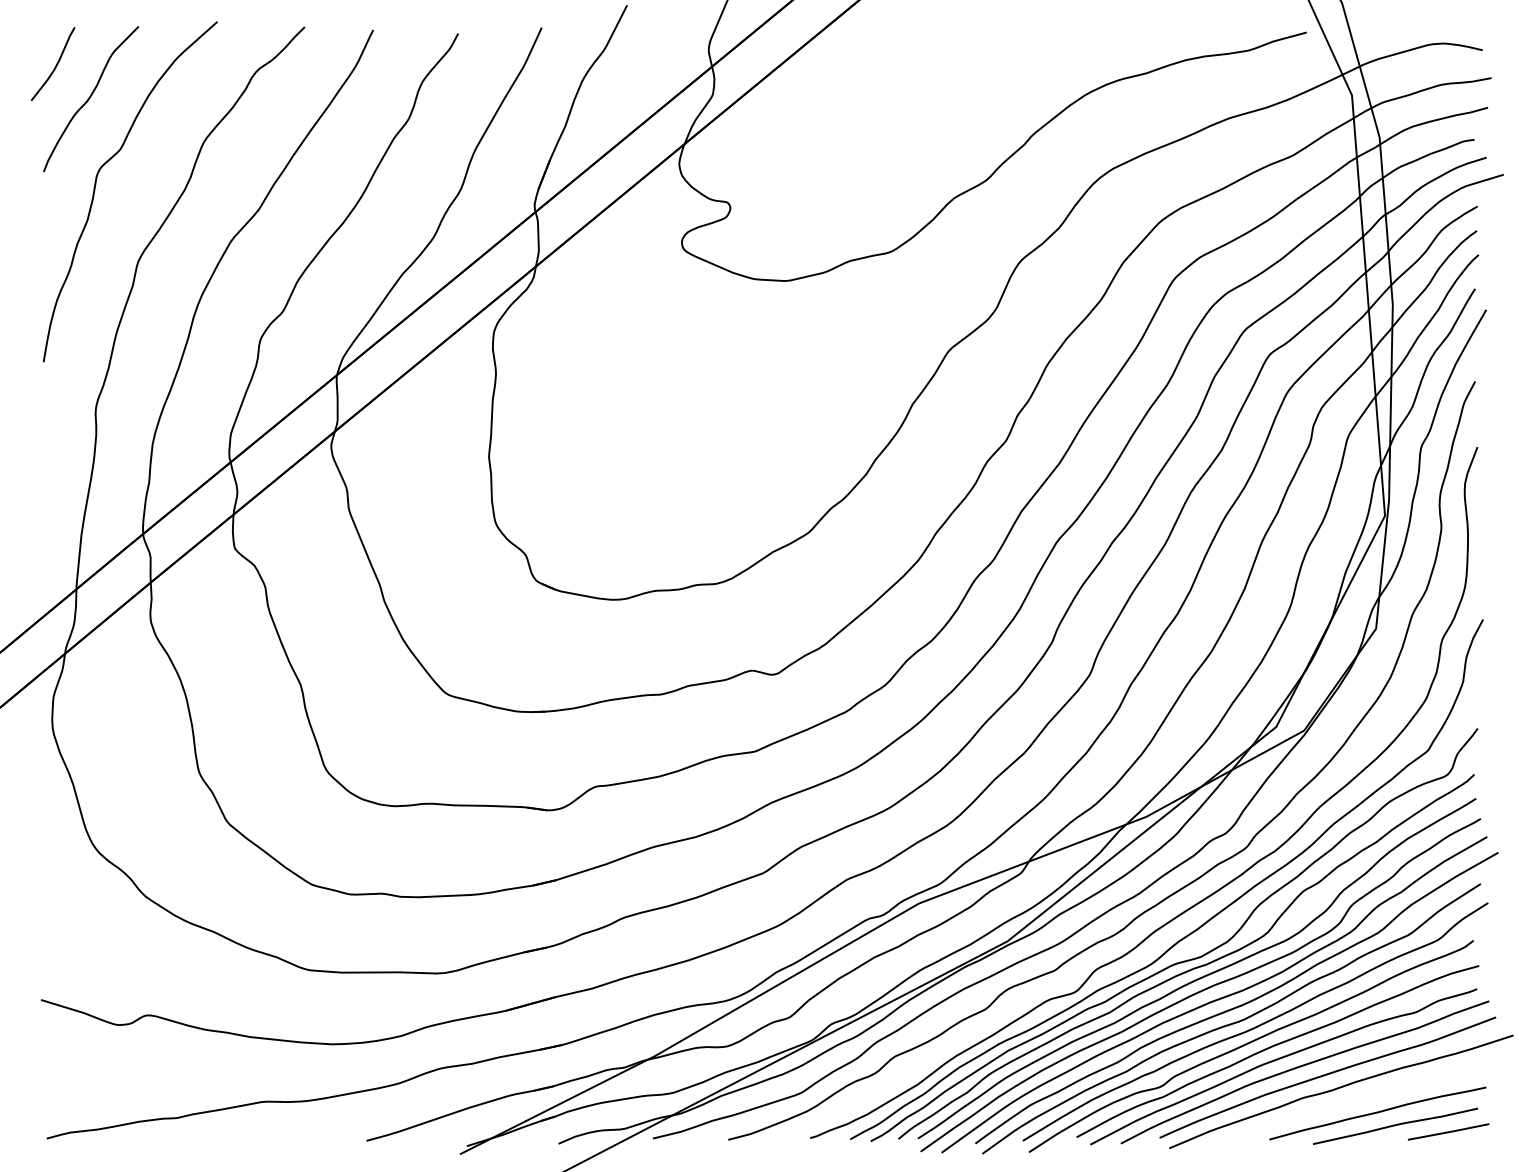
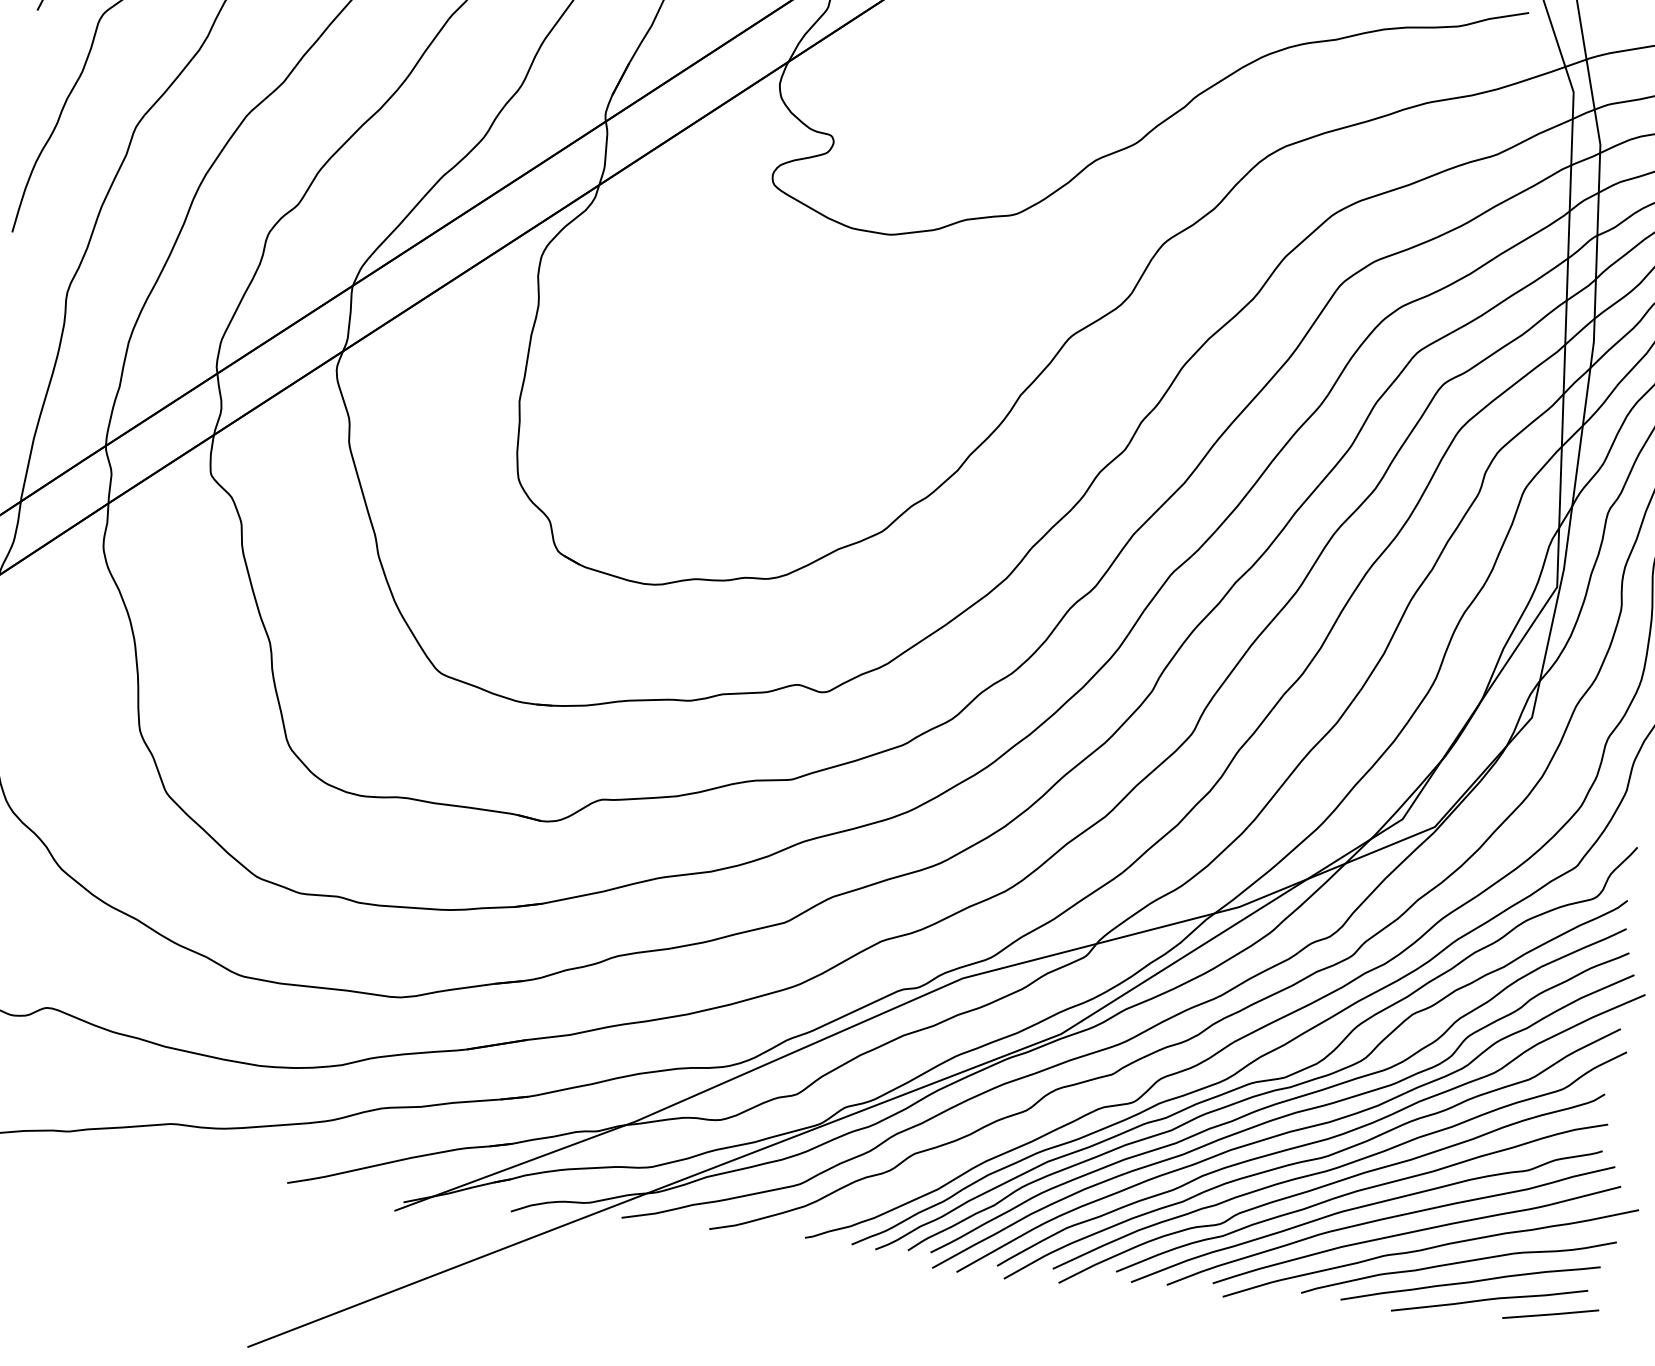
curve: (1365, 1098) -> (1458, 1264), added

